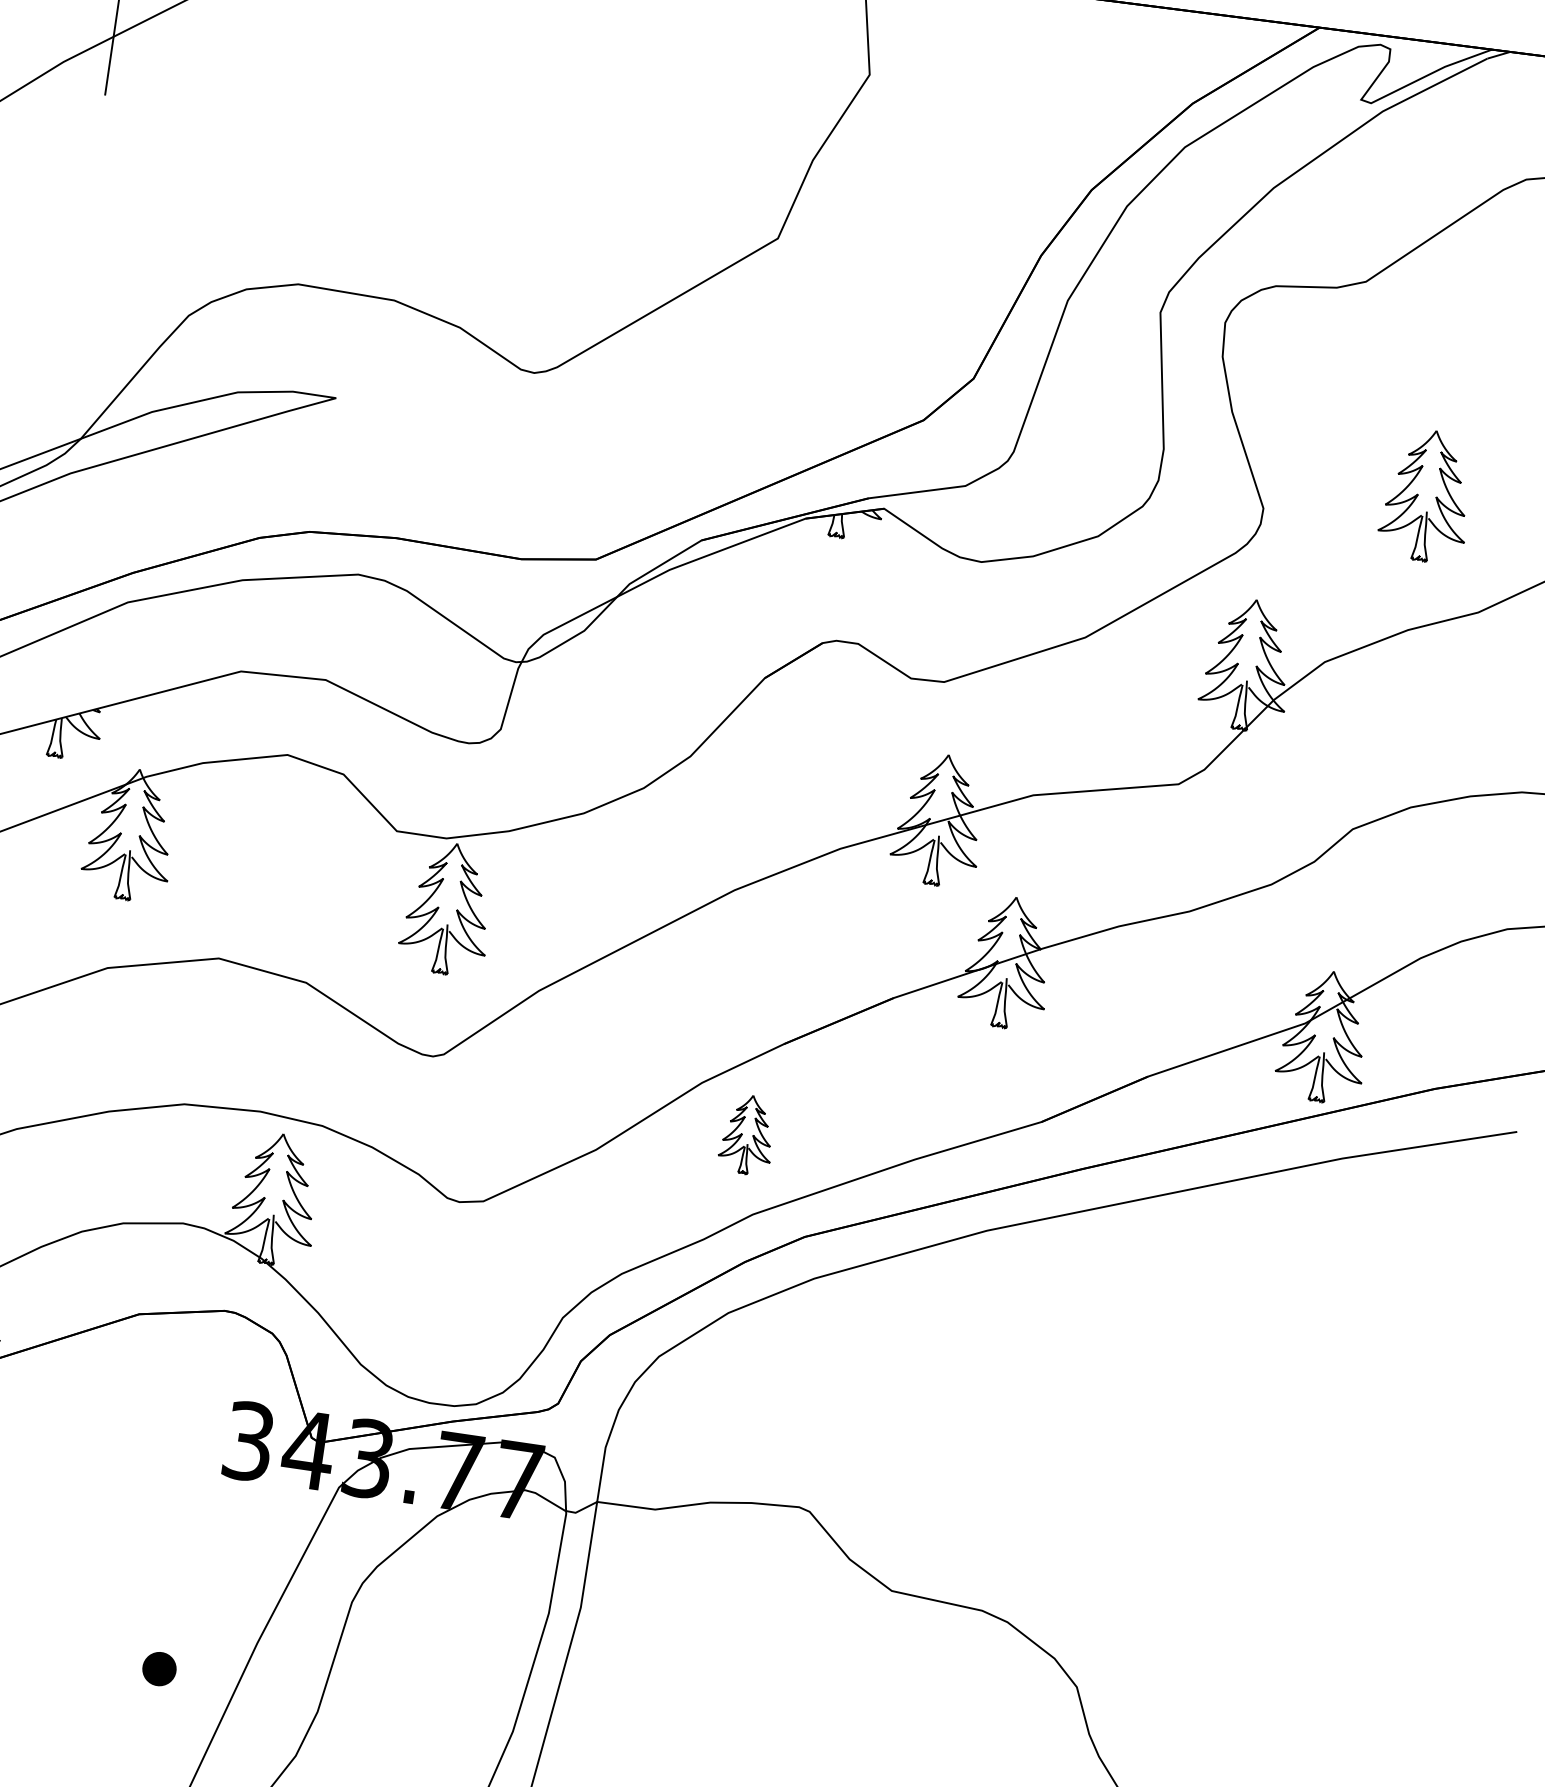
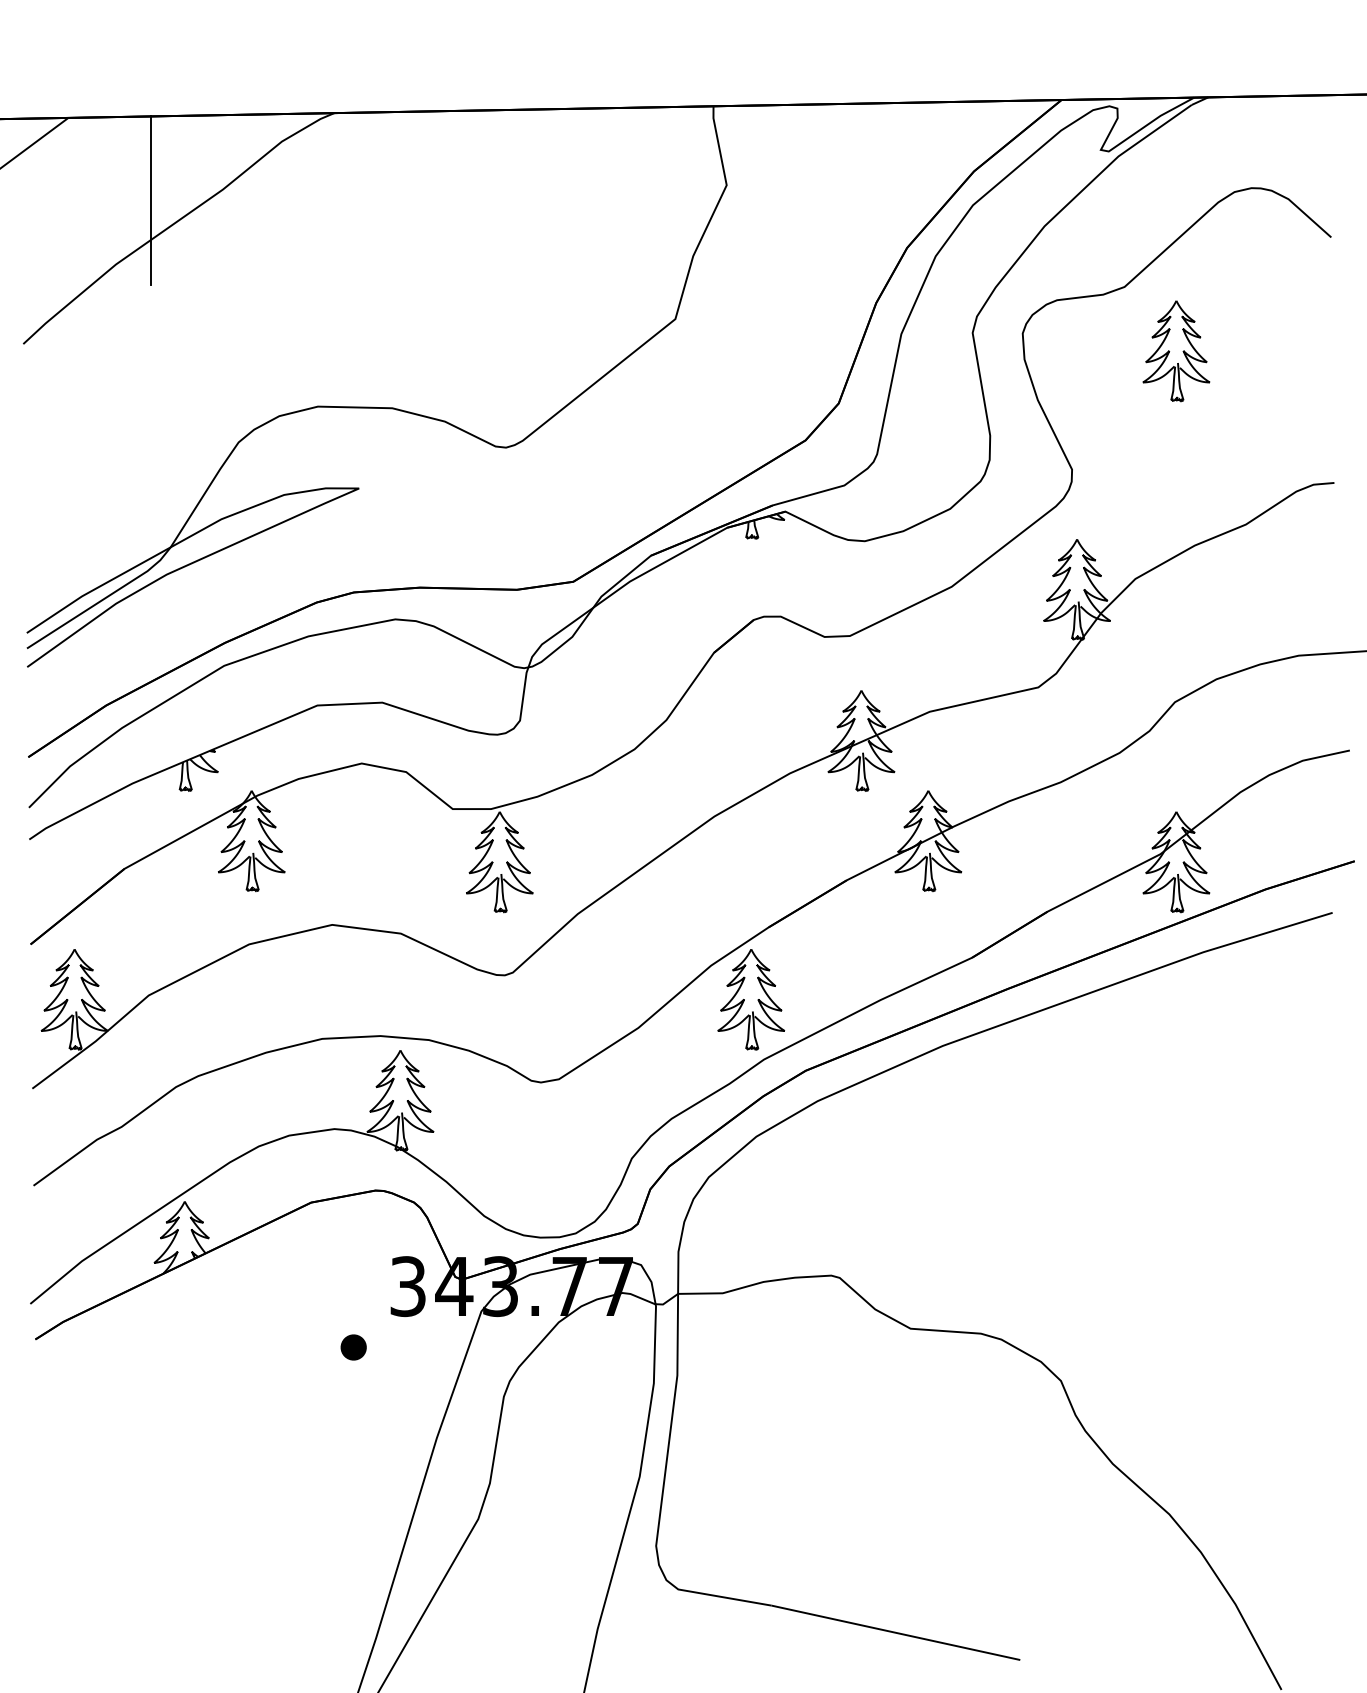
part: (1427, 496) -> (1176, 351), moved
part: (747, 1134) -> (751, 999), size x1.67
part: (159, 1669) -> (353, 1347), moved

